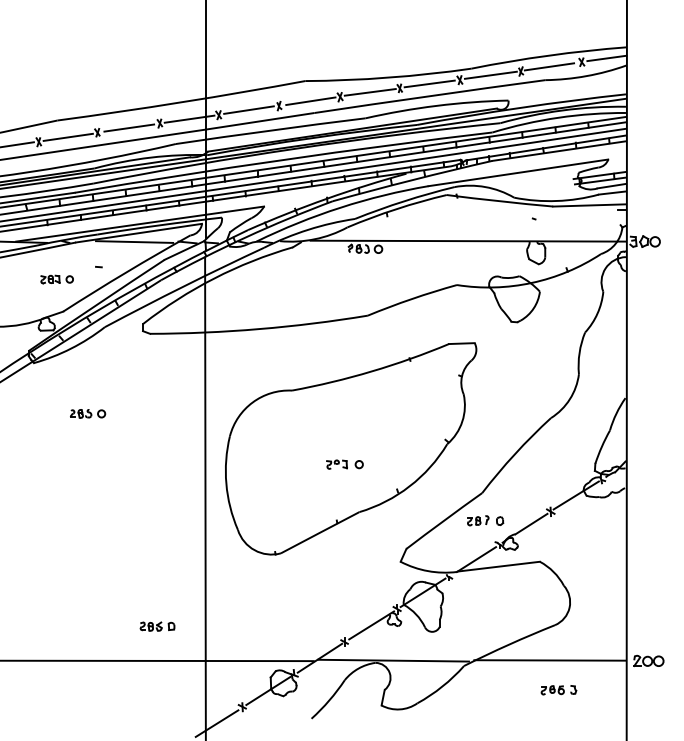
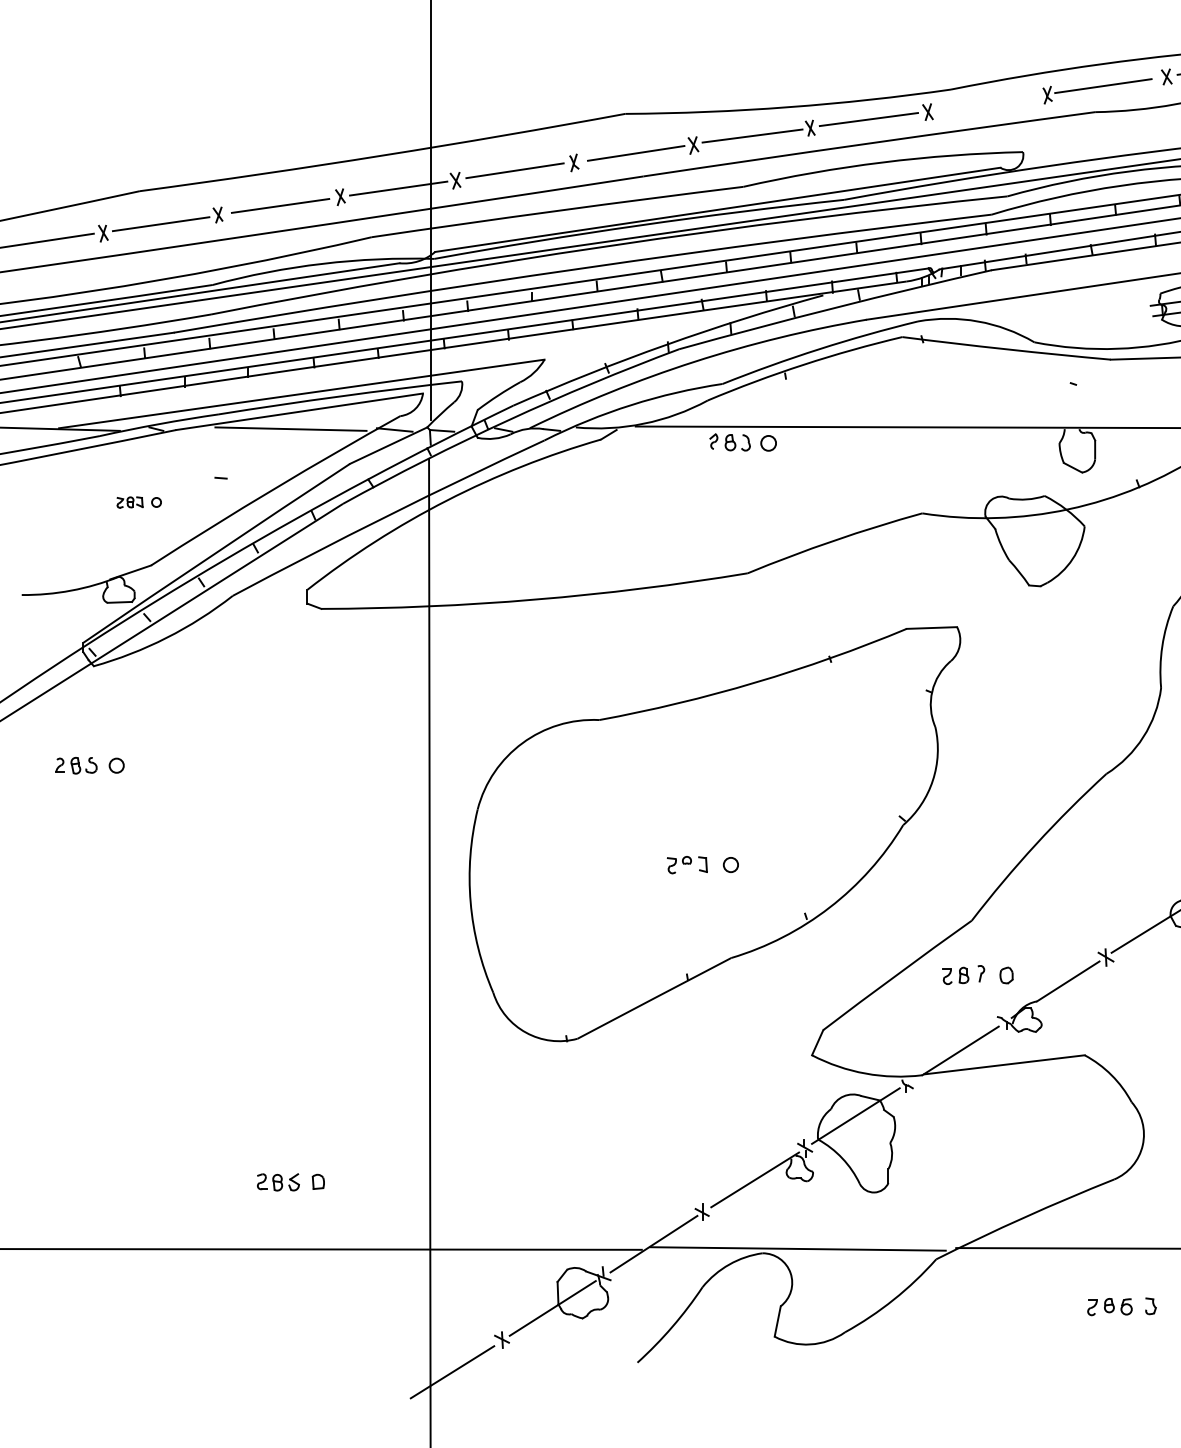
line: (490, 74) -> (987, 101), removed
part: (56, 279) -> (138, 502), size x0.7
part: (88, 413) -> (91, 764), moved
part: (157, 626) -> (290, 1182), moved

